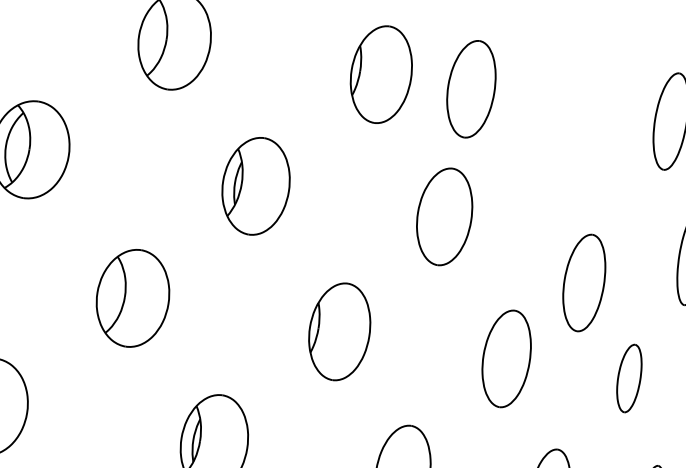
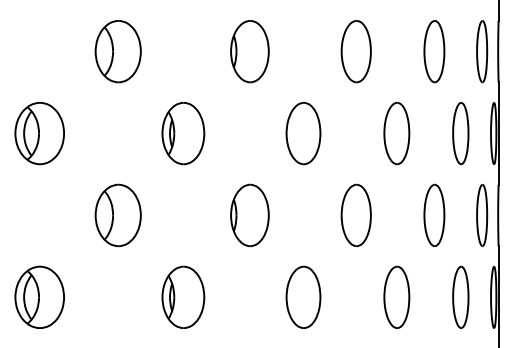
part: (470, 88) -> (355, 51), moved
part: (583, 282) -> (396, 133), moved
part: (629, 377) -> (434, 214), size x1.43

